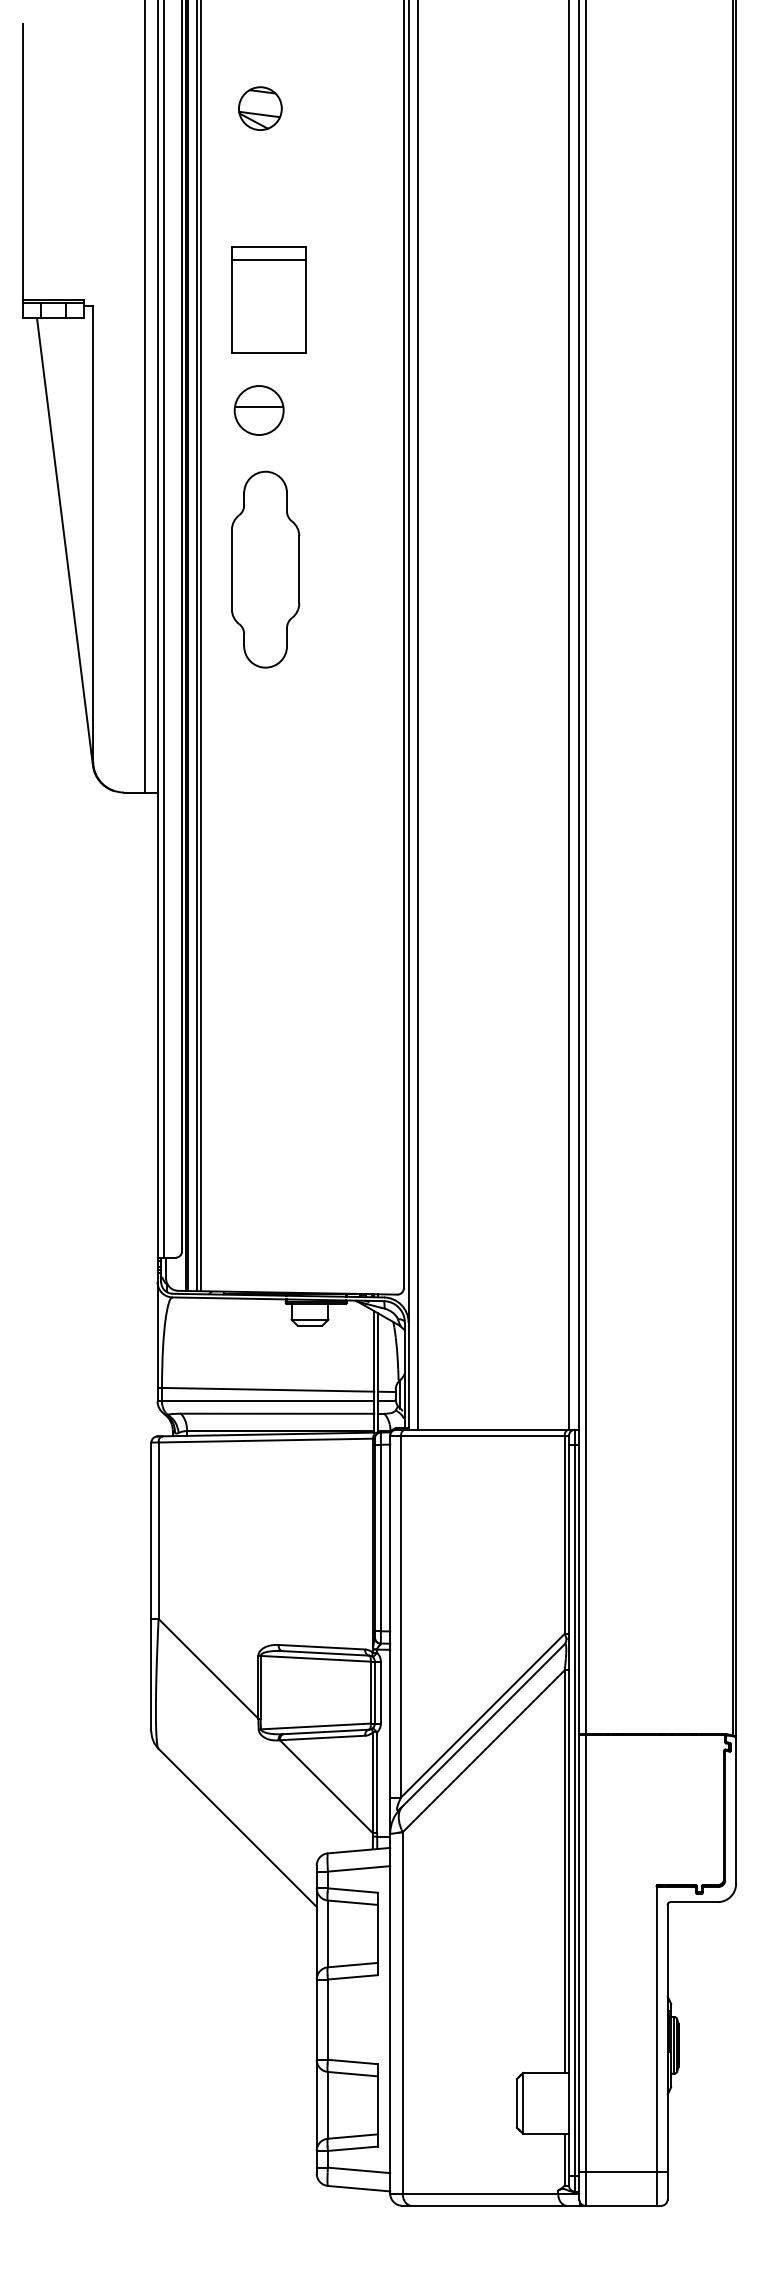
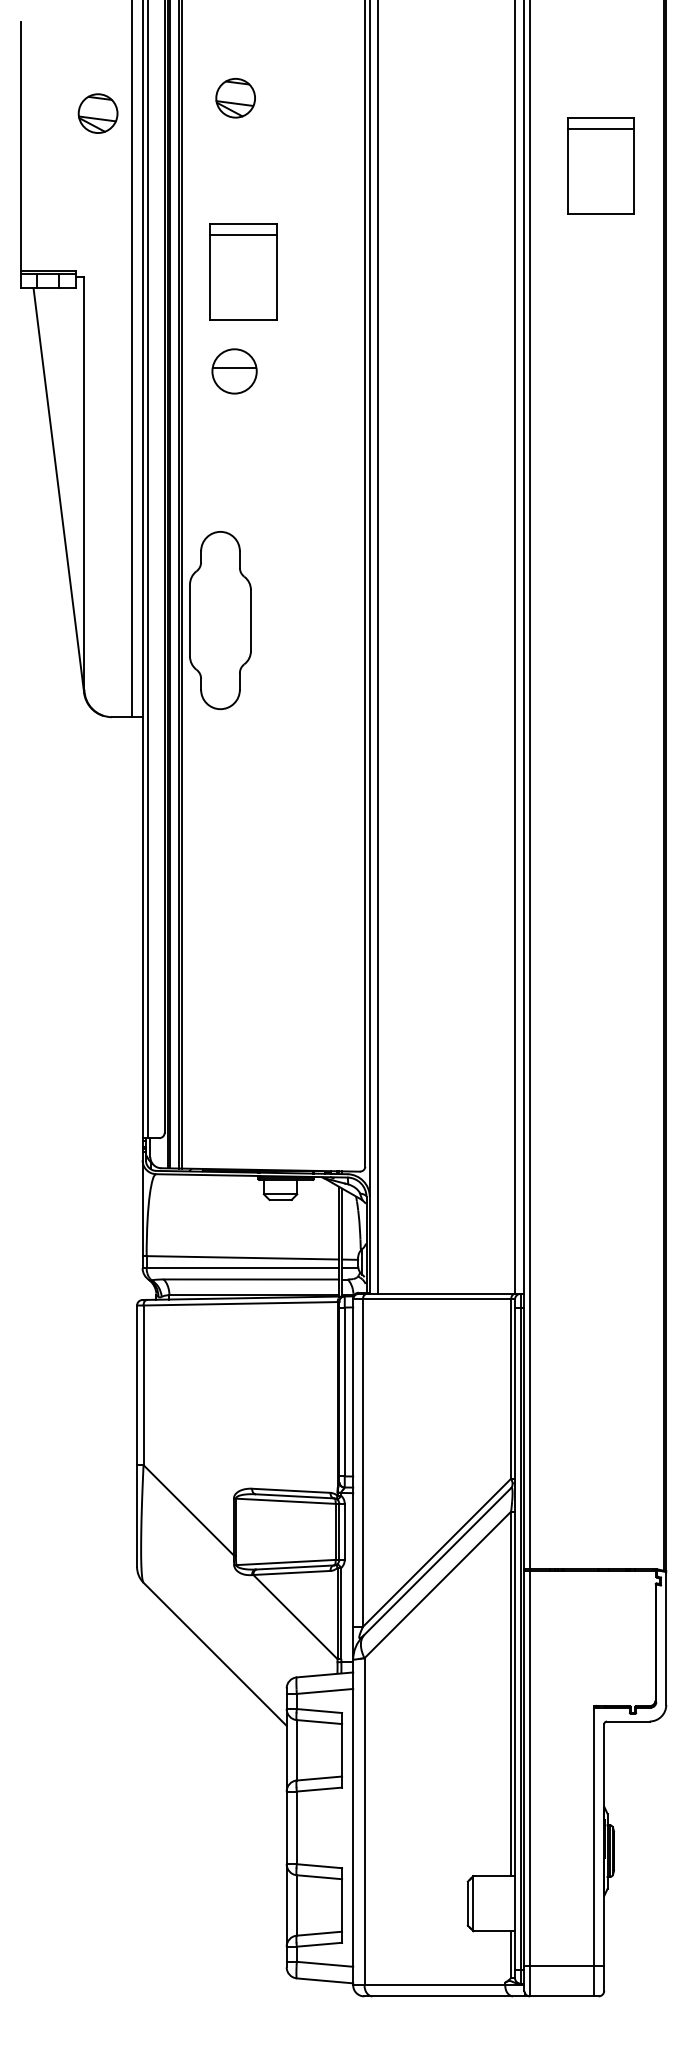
part: (108, 125) -> (98, 113), added
part: (663, 182) -> (600, 165), added
part: (265, 569) -> (220, 620), moved

